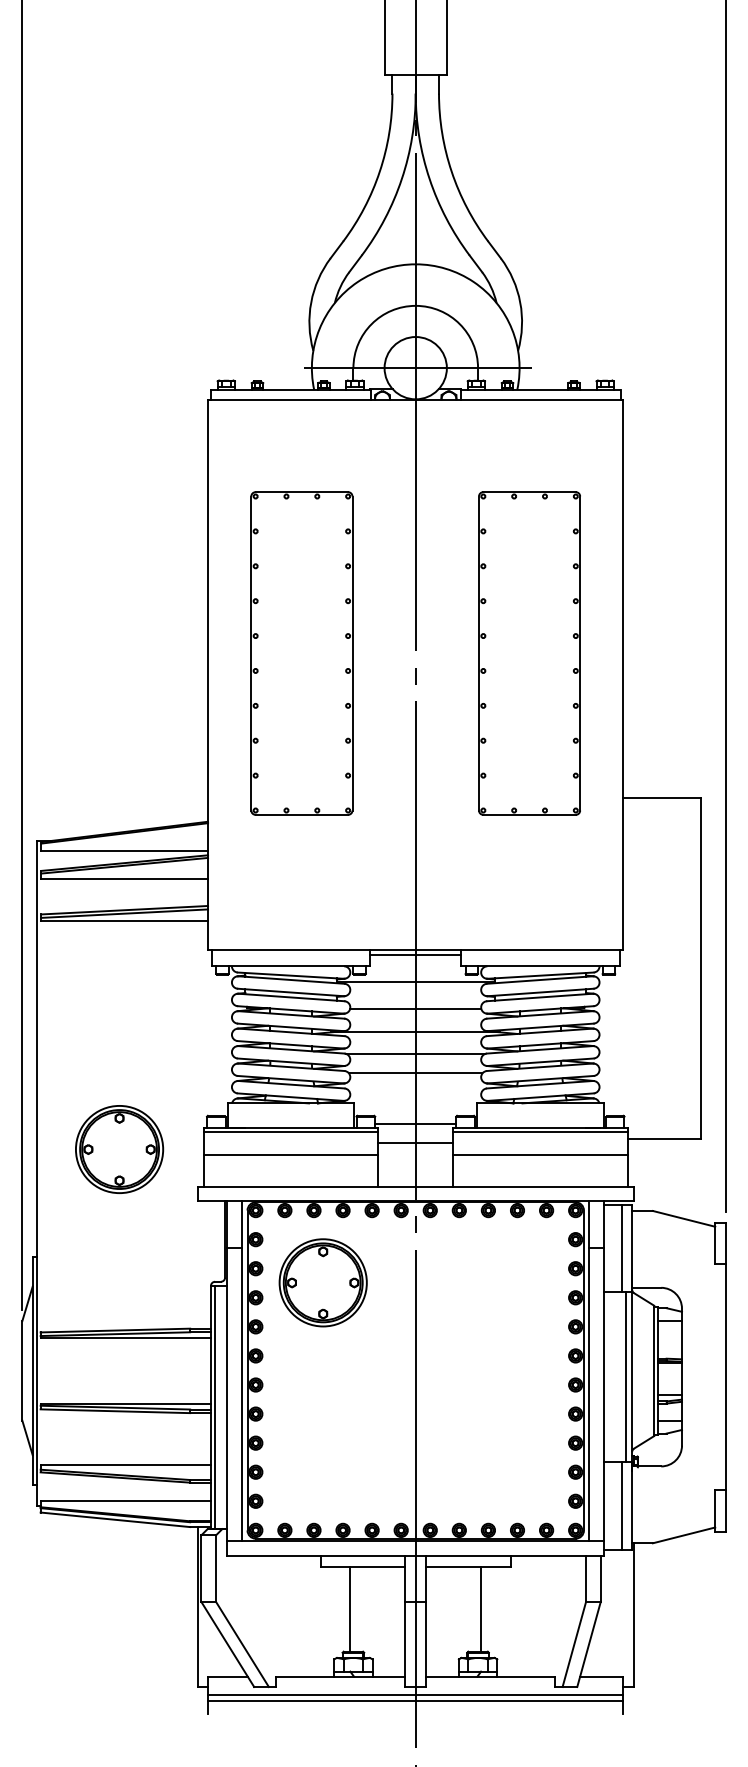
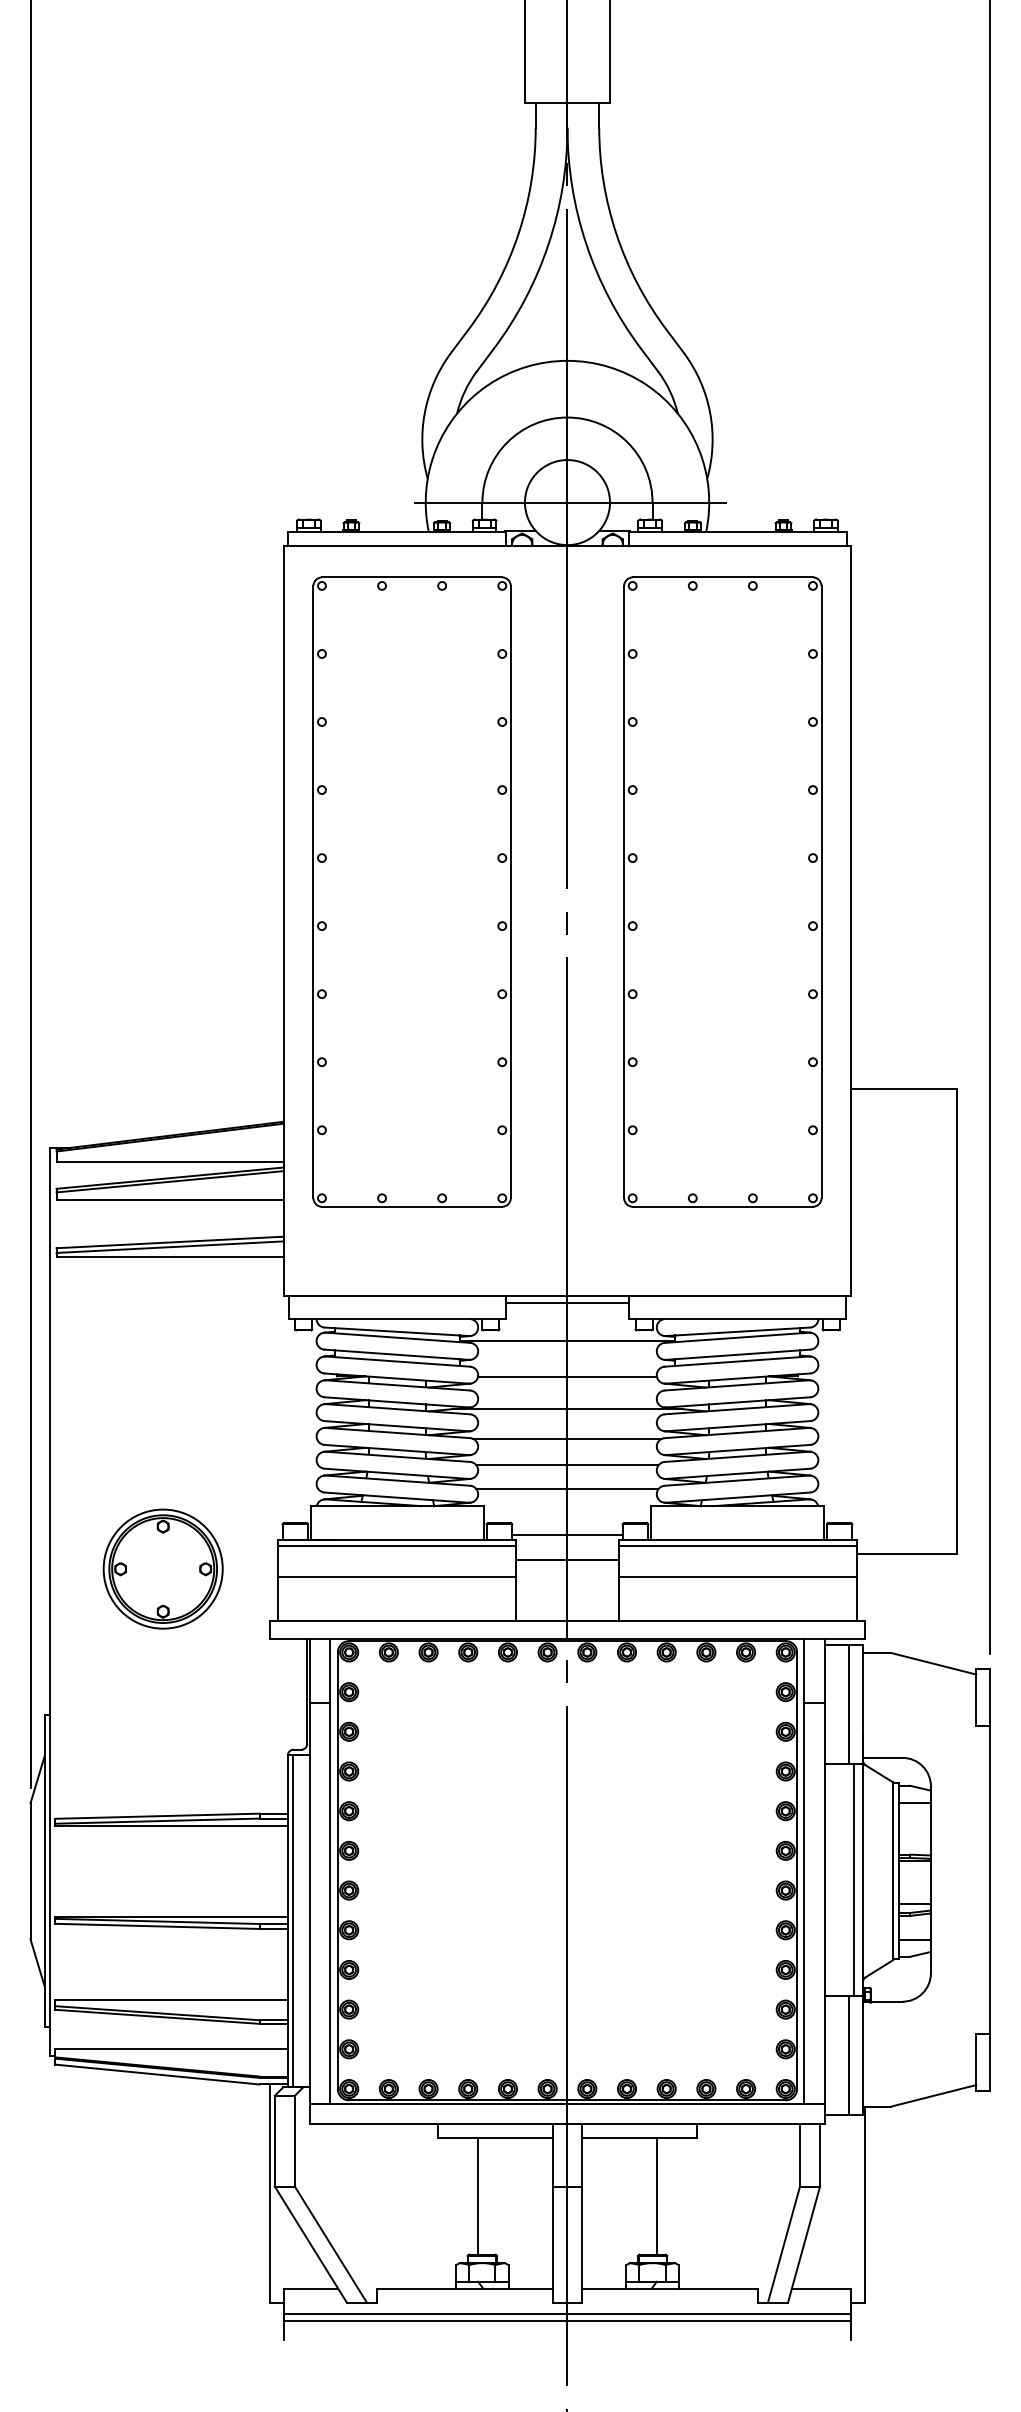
part: (301, 653) -> (411, 891), size x1.43
part: (529, 653) -> (722, 891), size x1.43
line: (415, 1091) -> (567, 1489), added
part: (322, 1282) -> (440, 1750), removed

